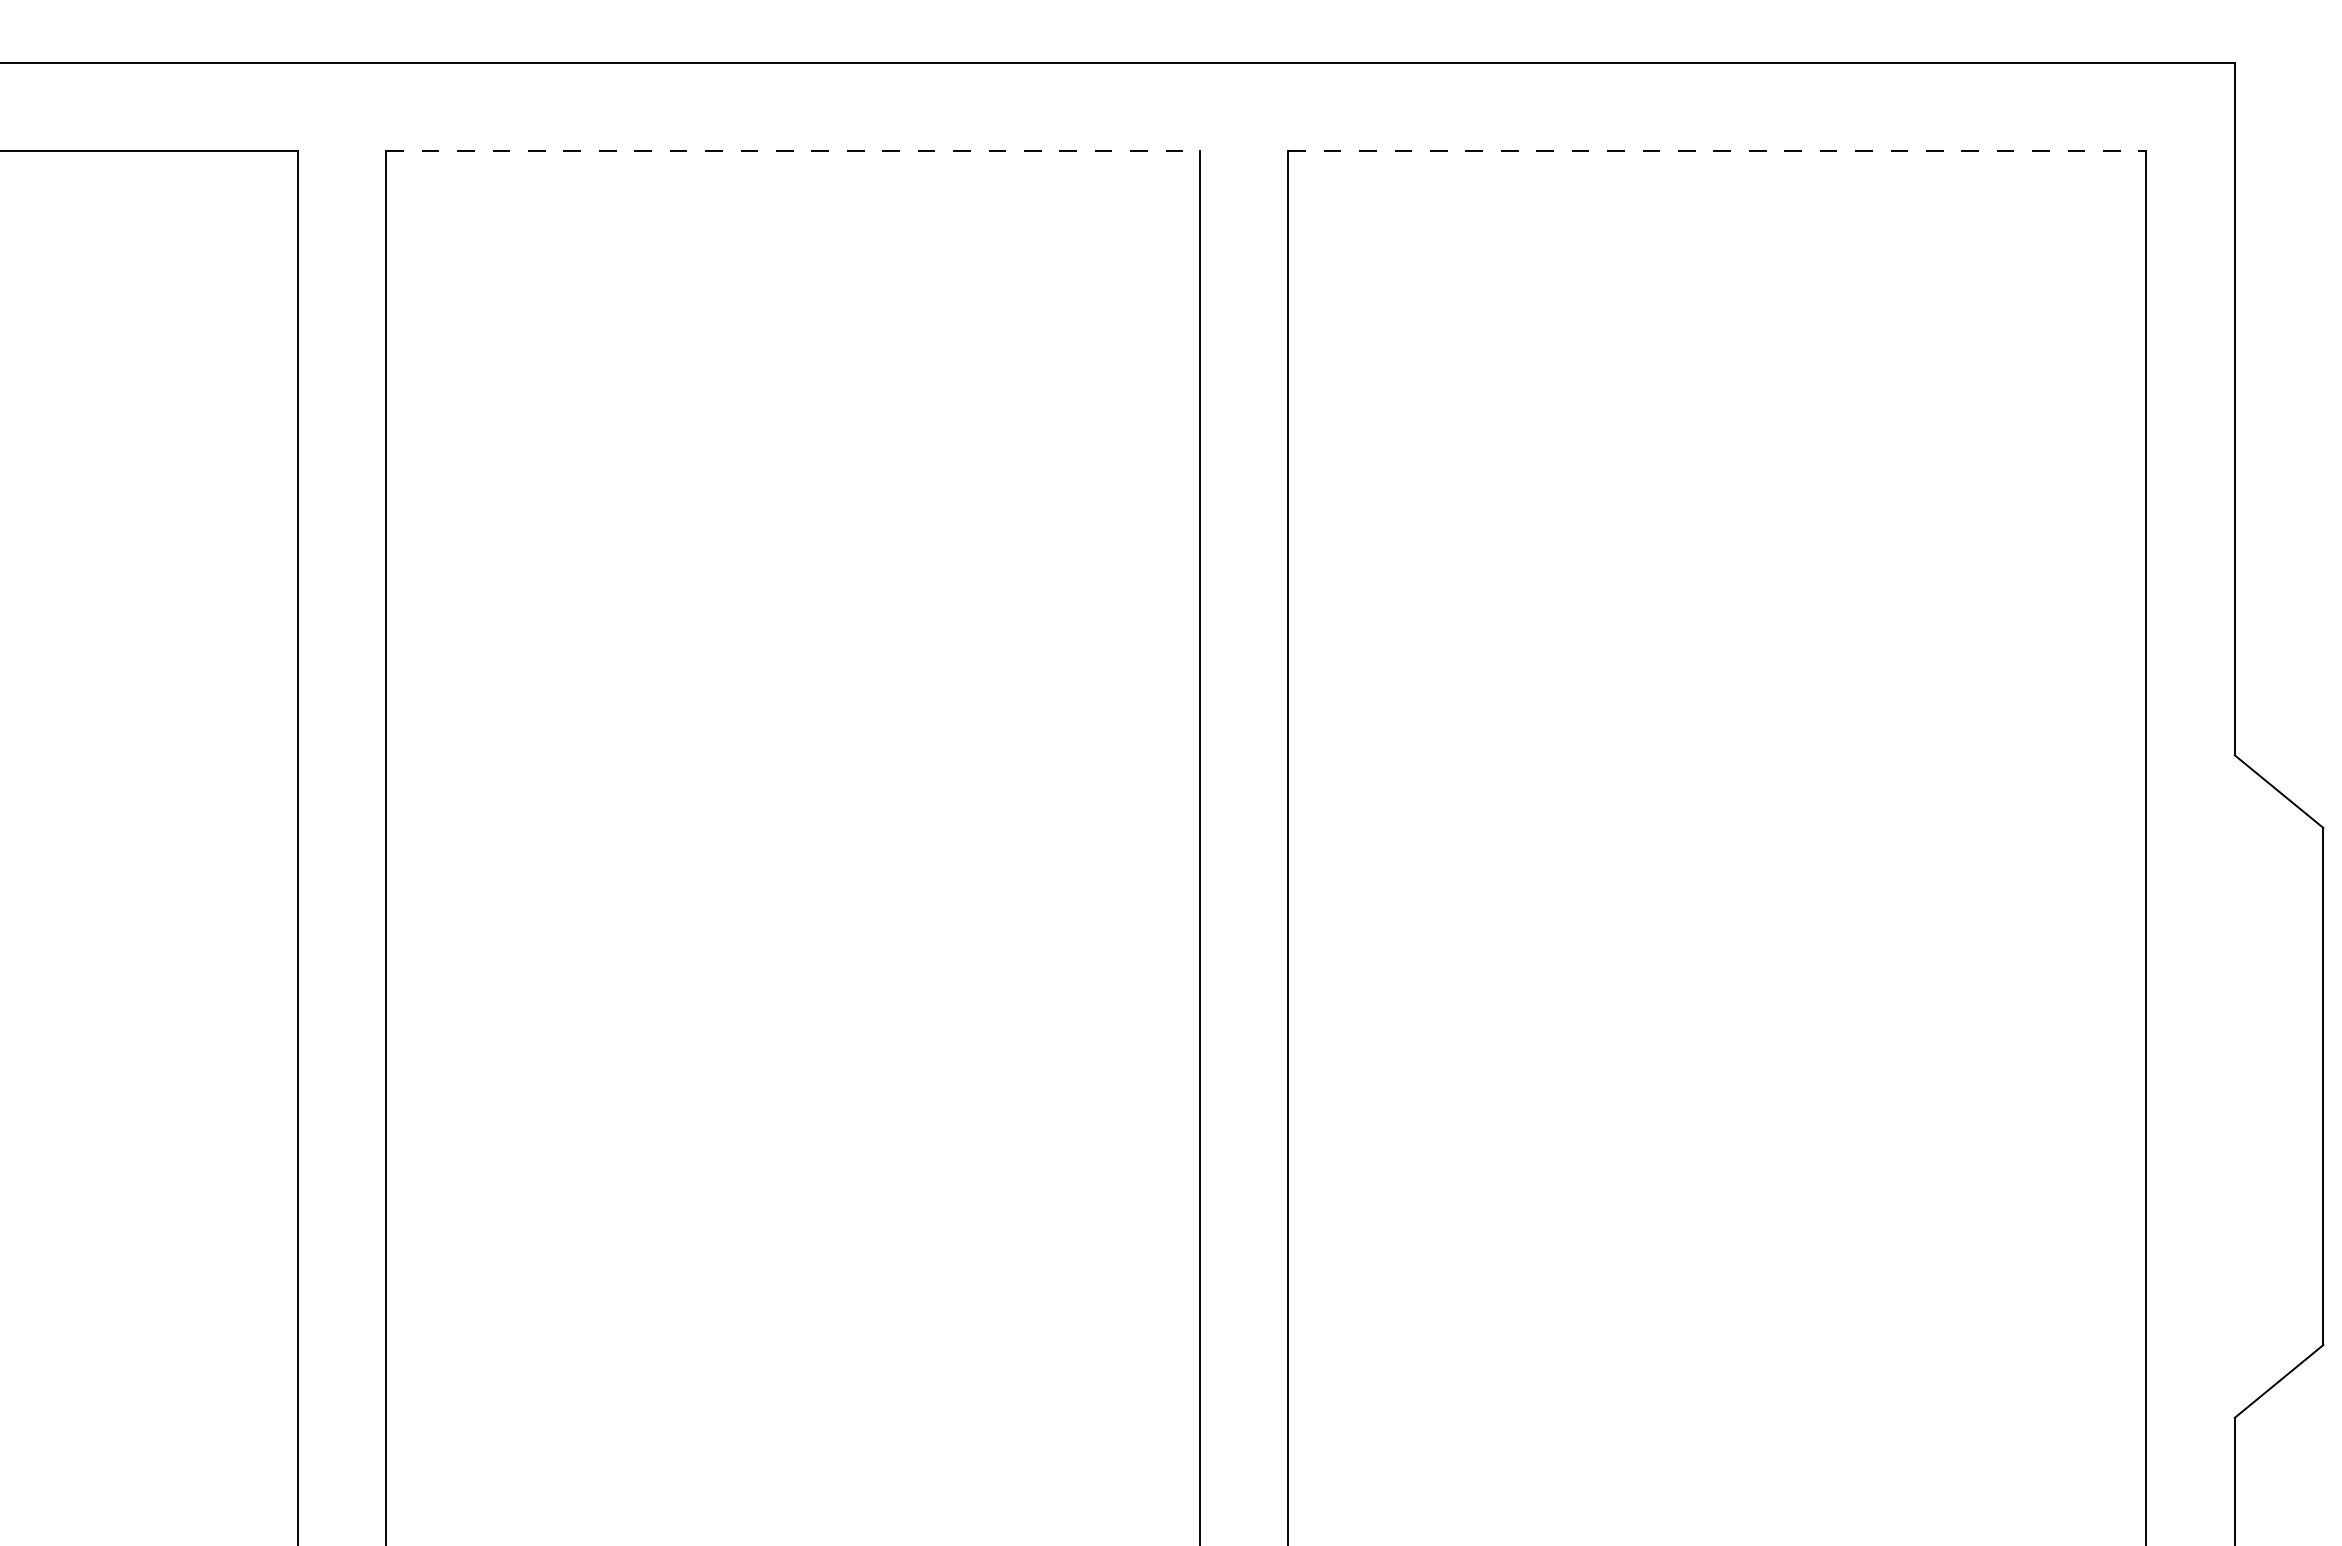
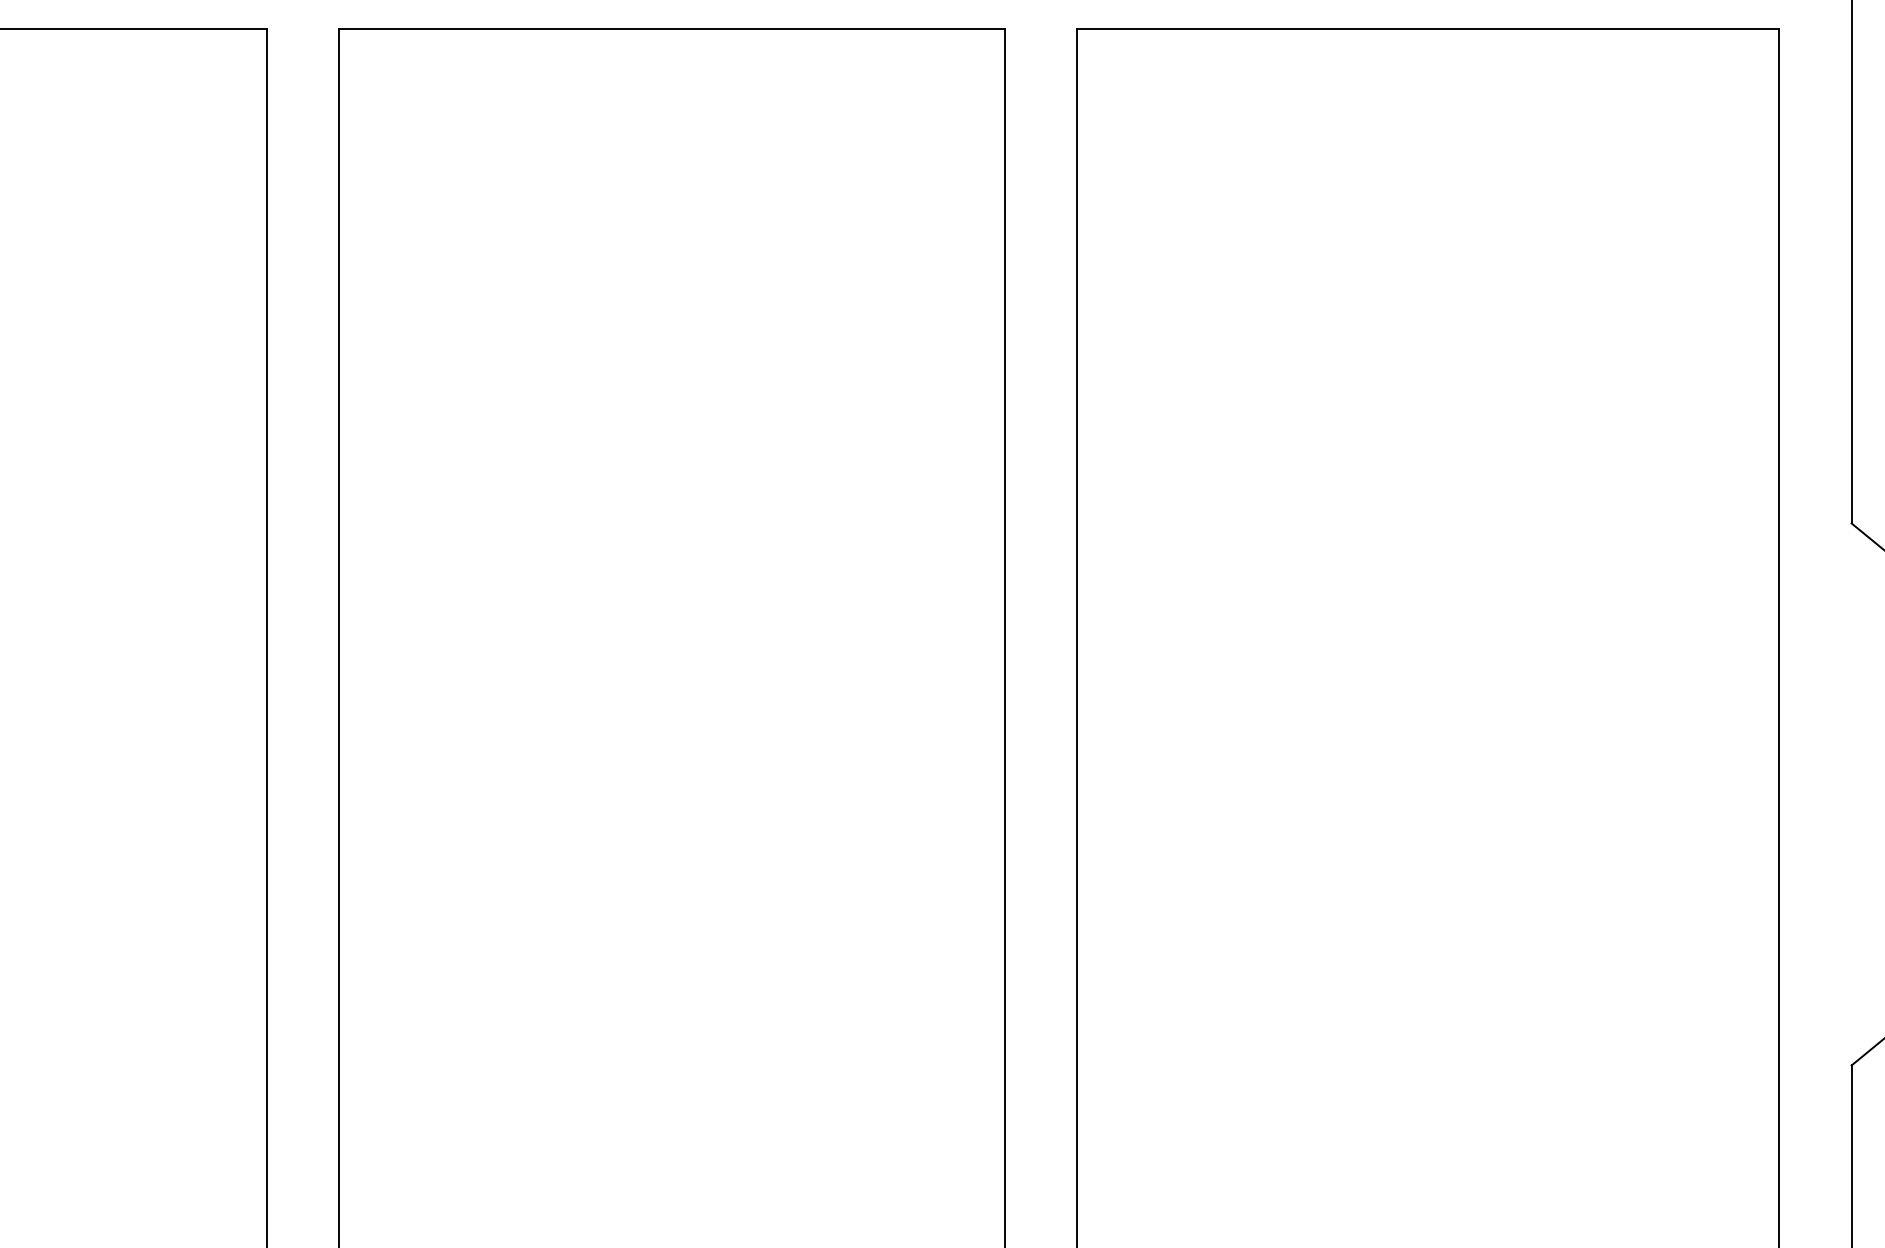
line: (793, 151) -> (672, 29), dashed -> solid
line: (1717, 151) -> (1428, 29), dashed -> solid

